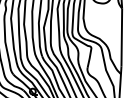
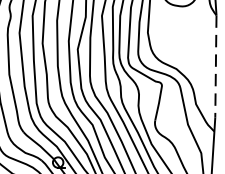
line: (121, 37) -> (215, 66), solid -> dashed

